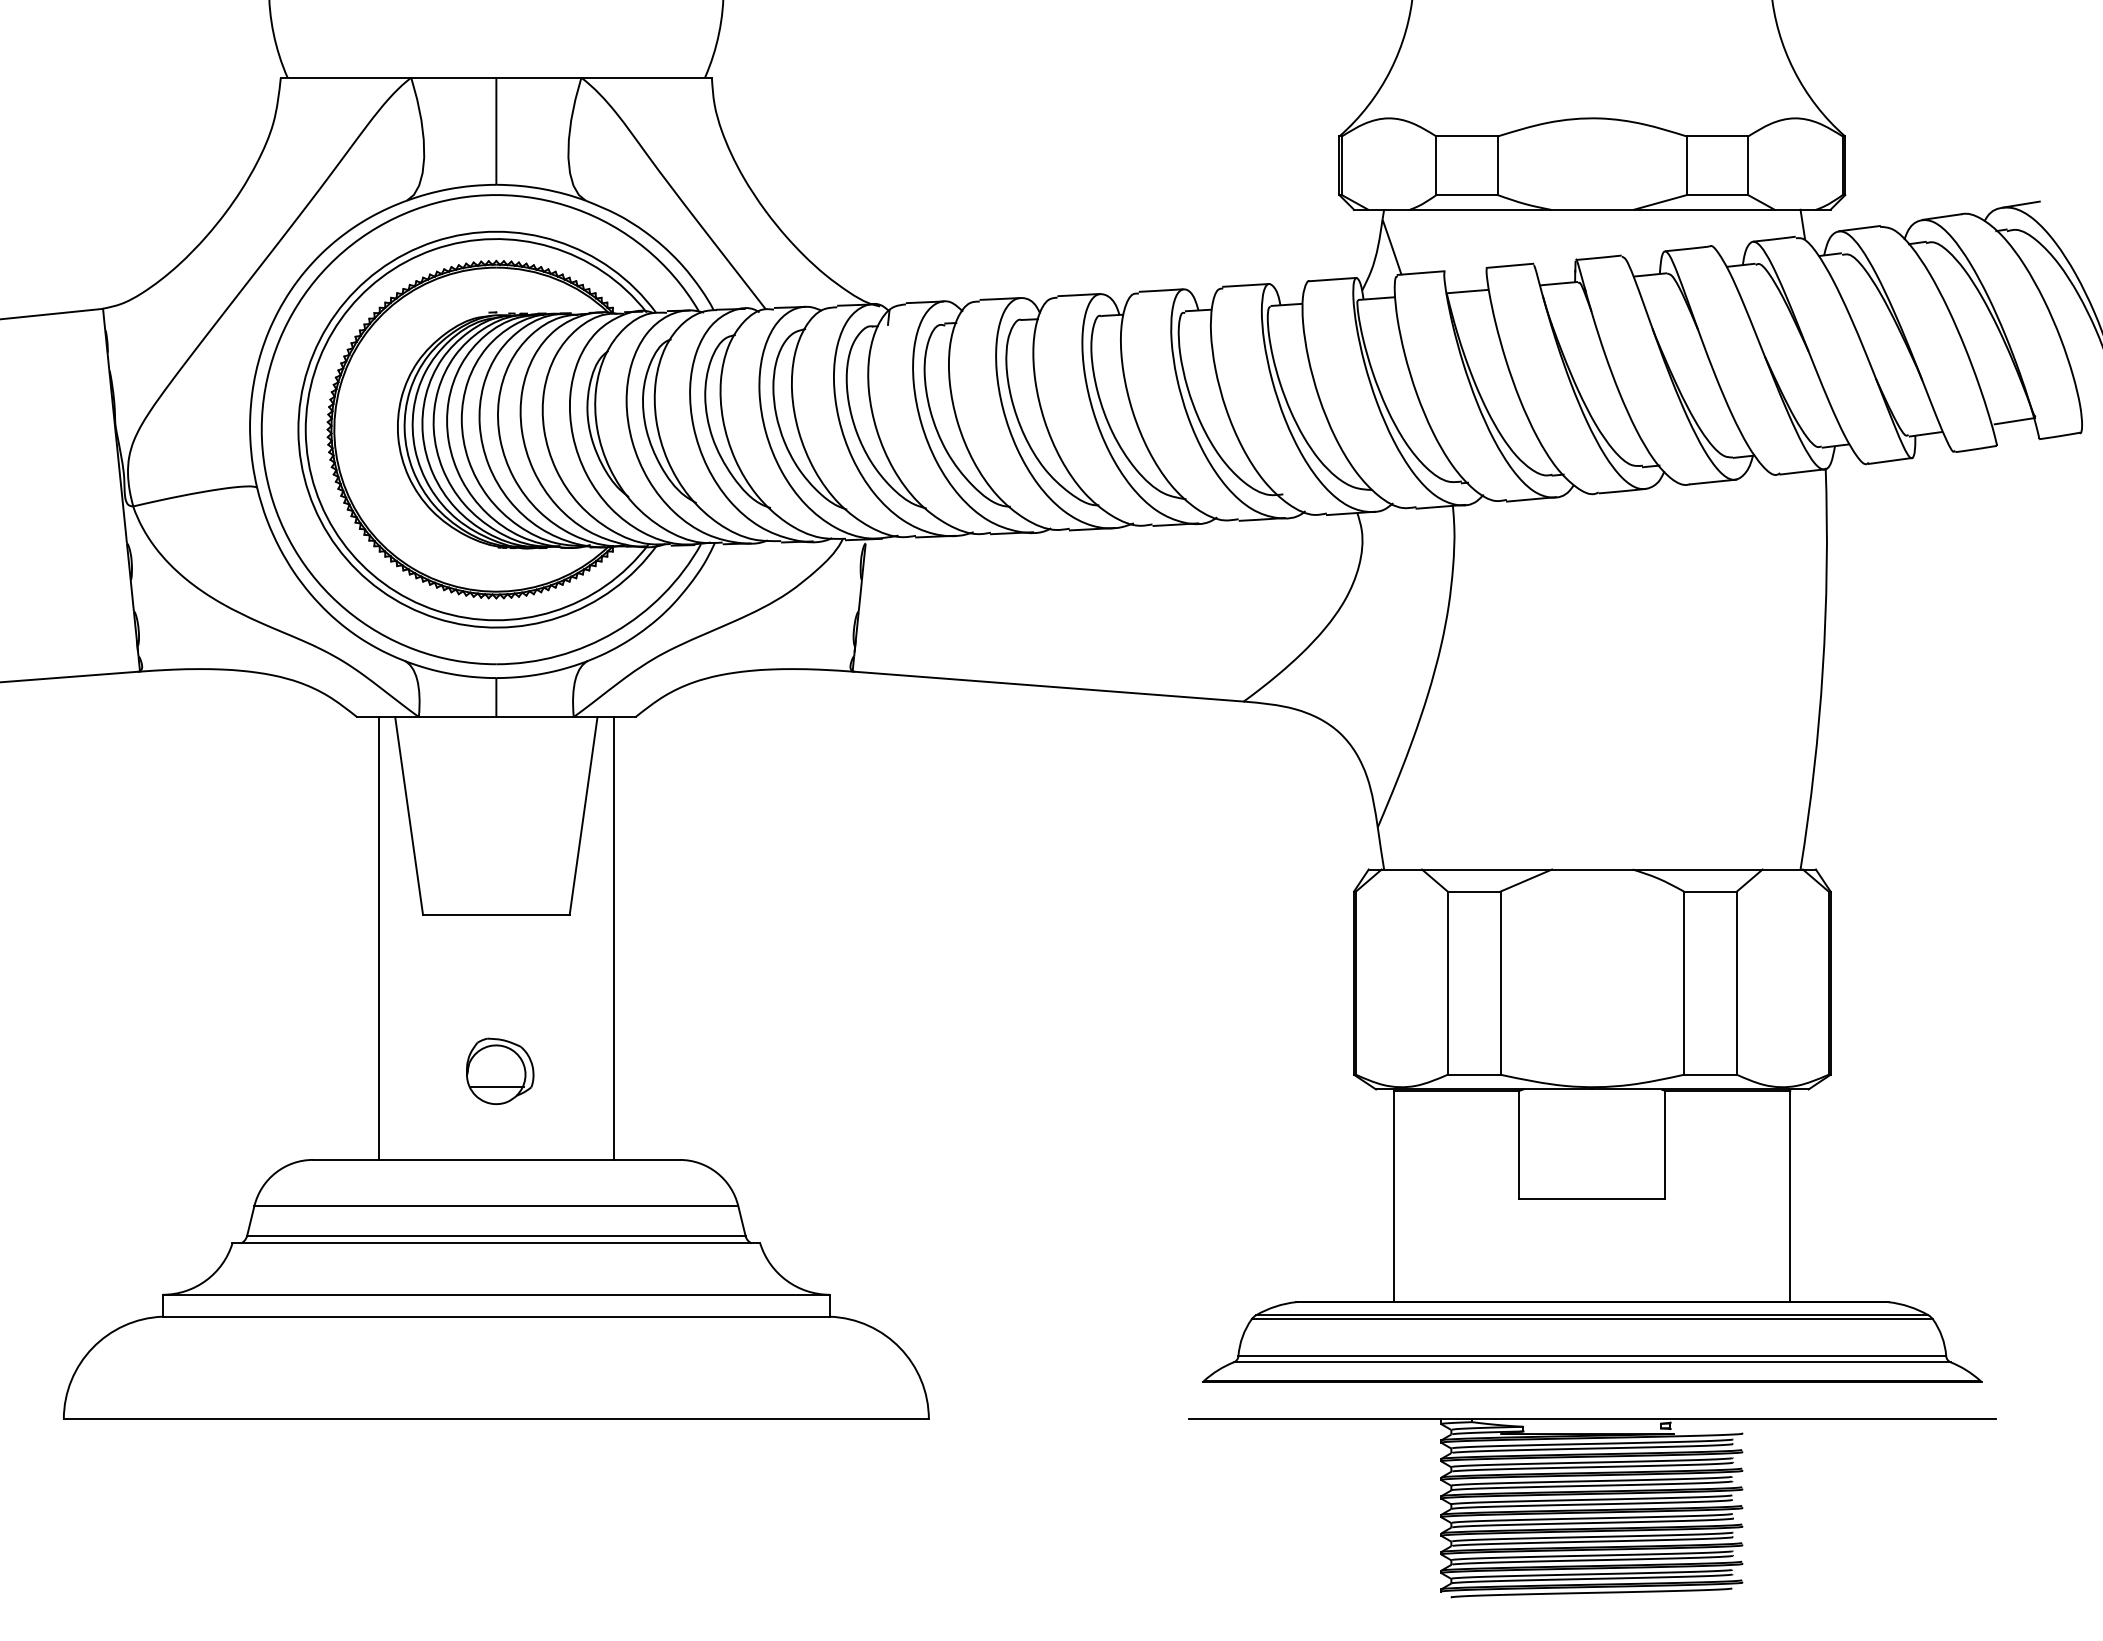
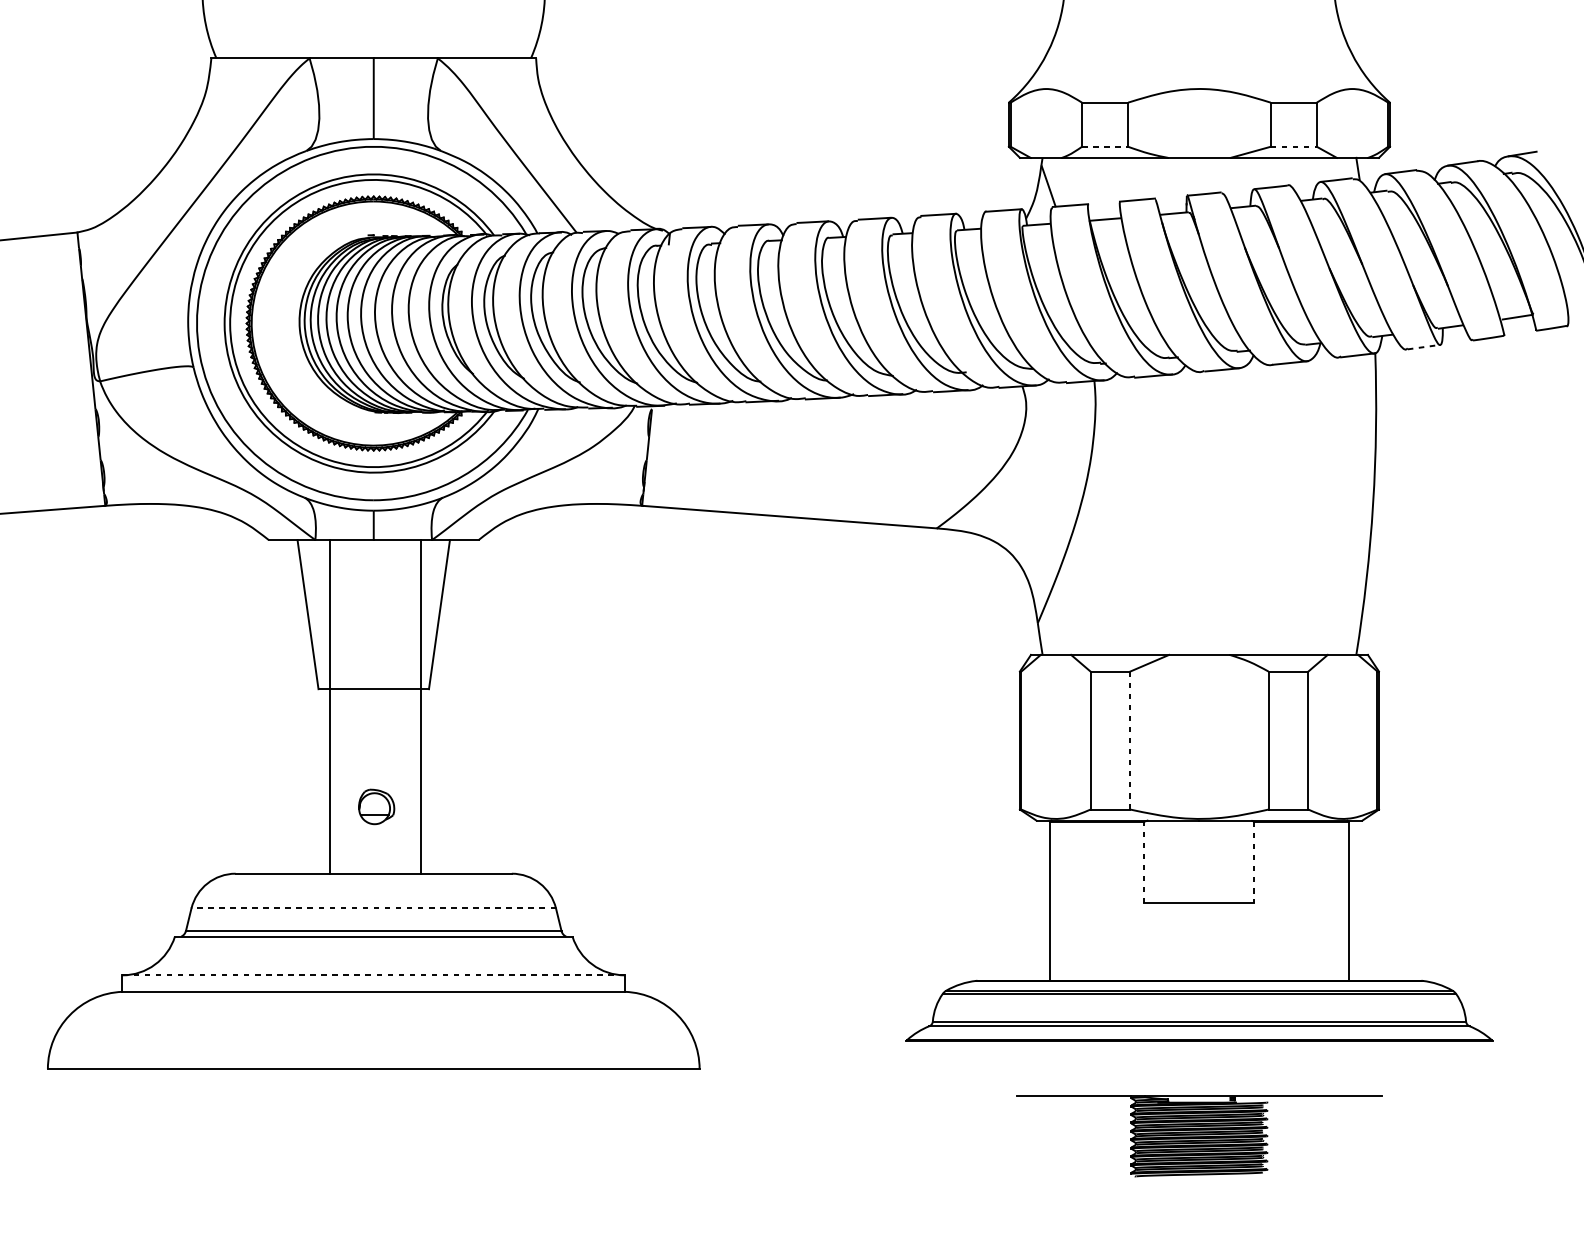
line: (1467, 195) -> (1105, 147), solid -> dashed
line: (1717, 195) -> (1293, 147), solid -> dashed
line: (1890, 460) -> (1424, 346), solid -> dashed
line: (379, 938) -> (330, 706), moved
line: (613, 938) -> (420, 706), moved
line: (1500, 983) -> (1130, 740), solid -> dashed
part: (500, 1070) -> (376, 806), size x0.7
line: (1519, 1144) -> (1144, 862), solid -> dashed
line: (1665, 1145) -> (1254, 862), solid -> dashed
line: (496, 1205) -> (373, 908), solid -> dashed
line: (496, 1294) -> (373, 975), solid -> dashed
part: (1592, 1508) -> (1199, 1136), size x0.6

